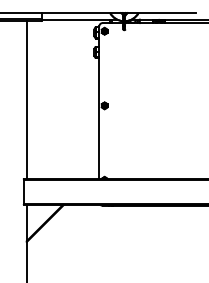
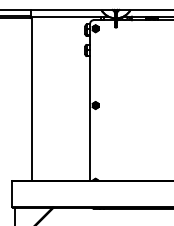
line: (26, 99) -> (31, 99), moved

